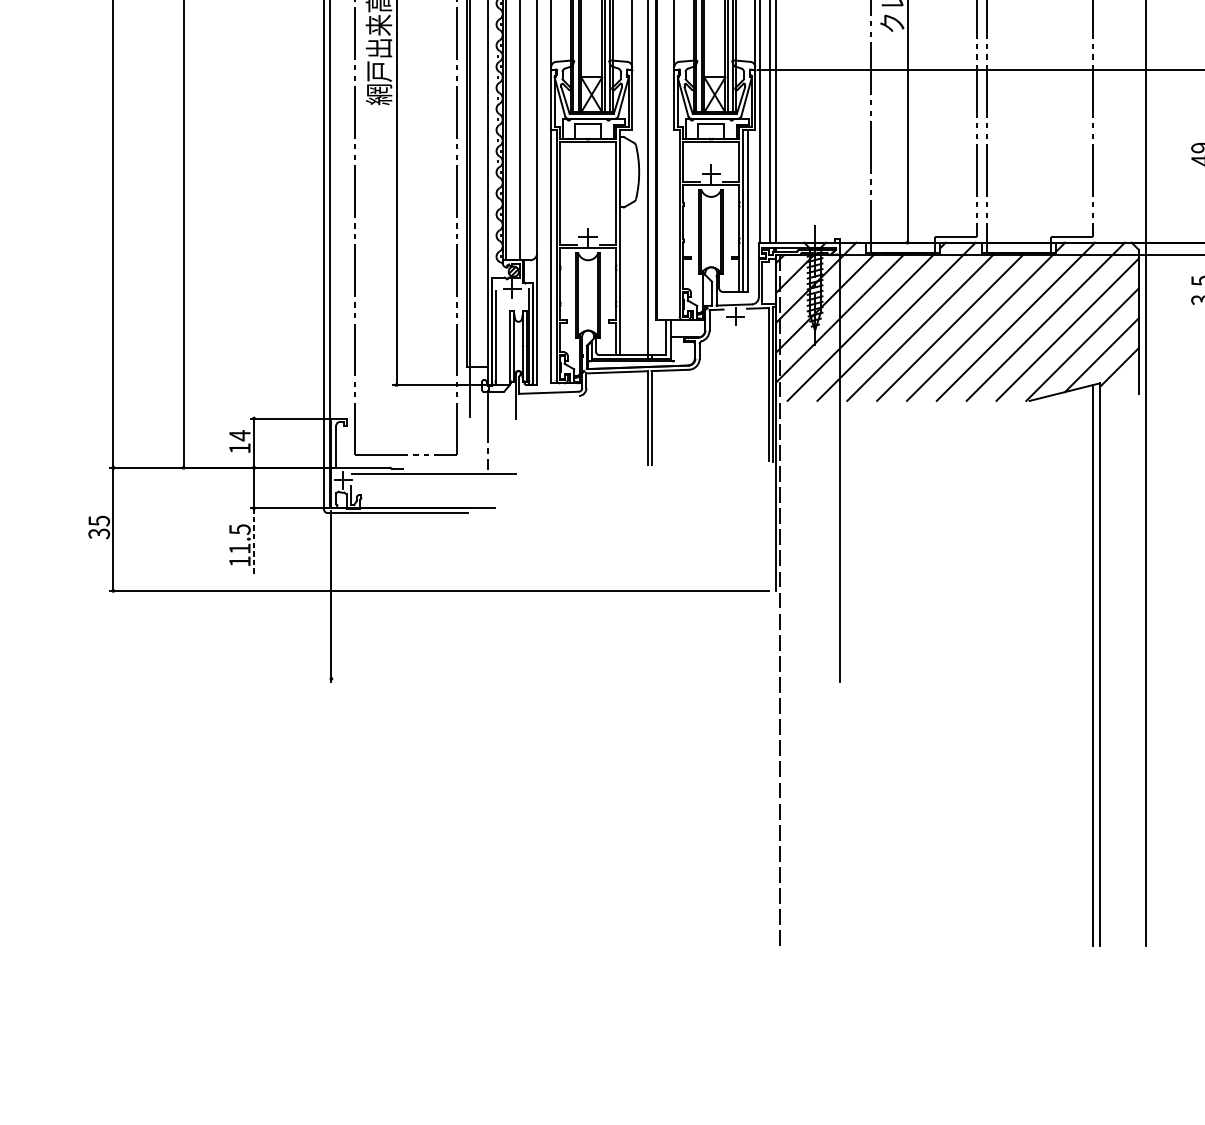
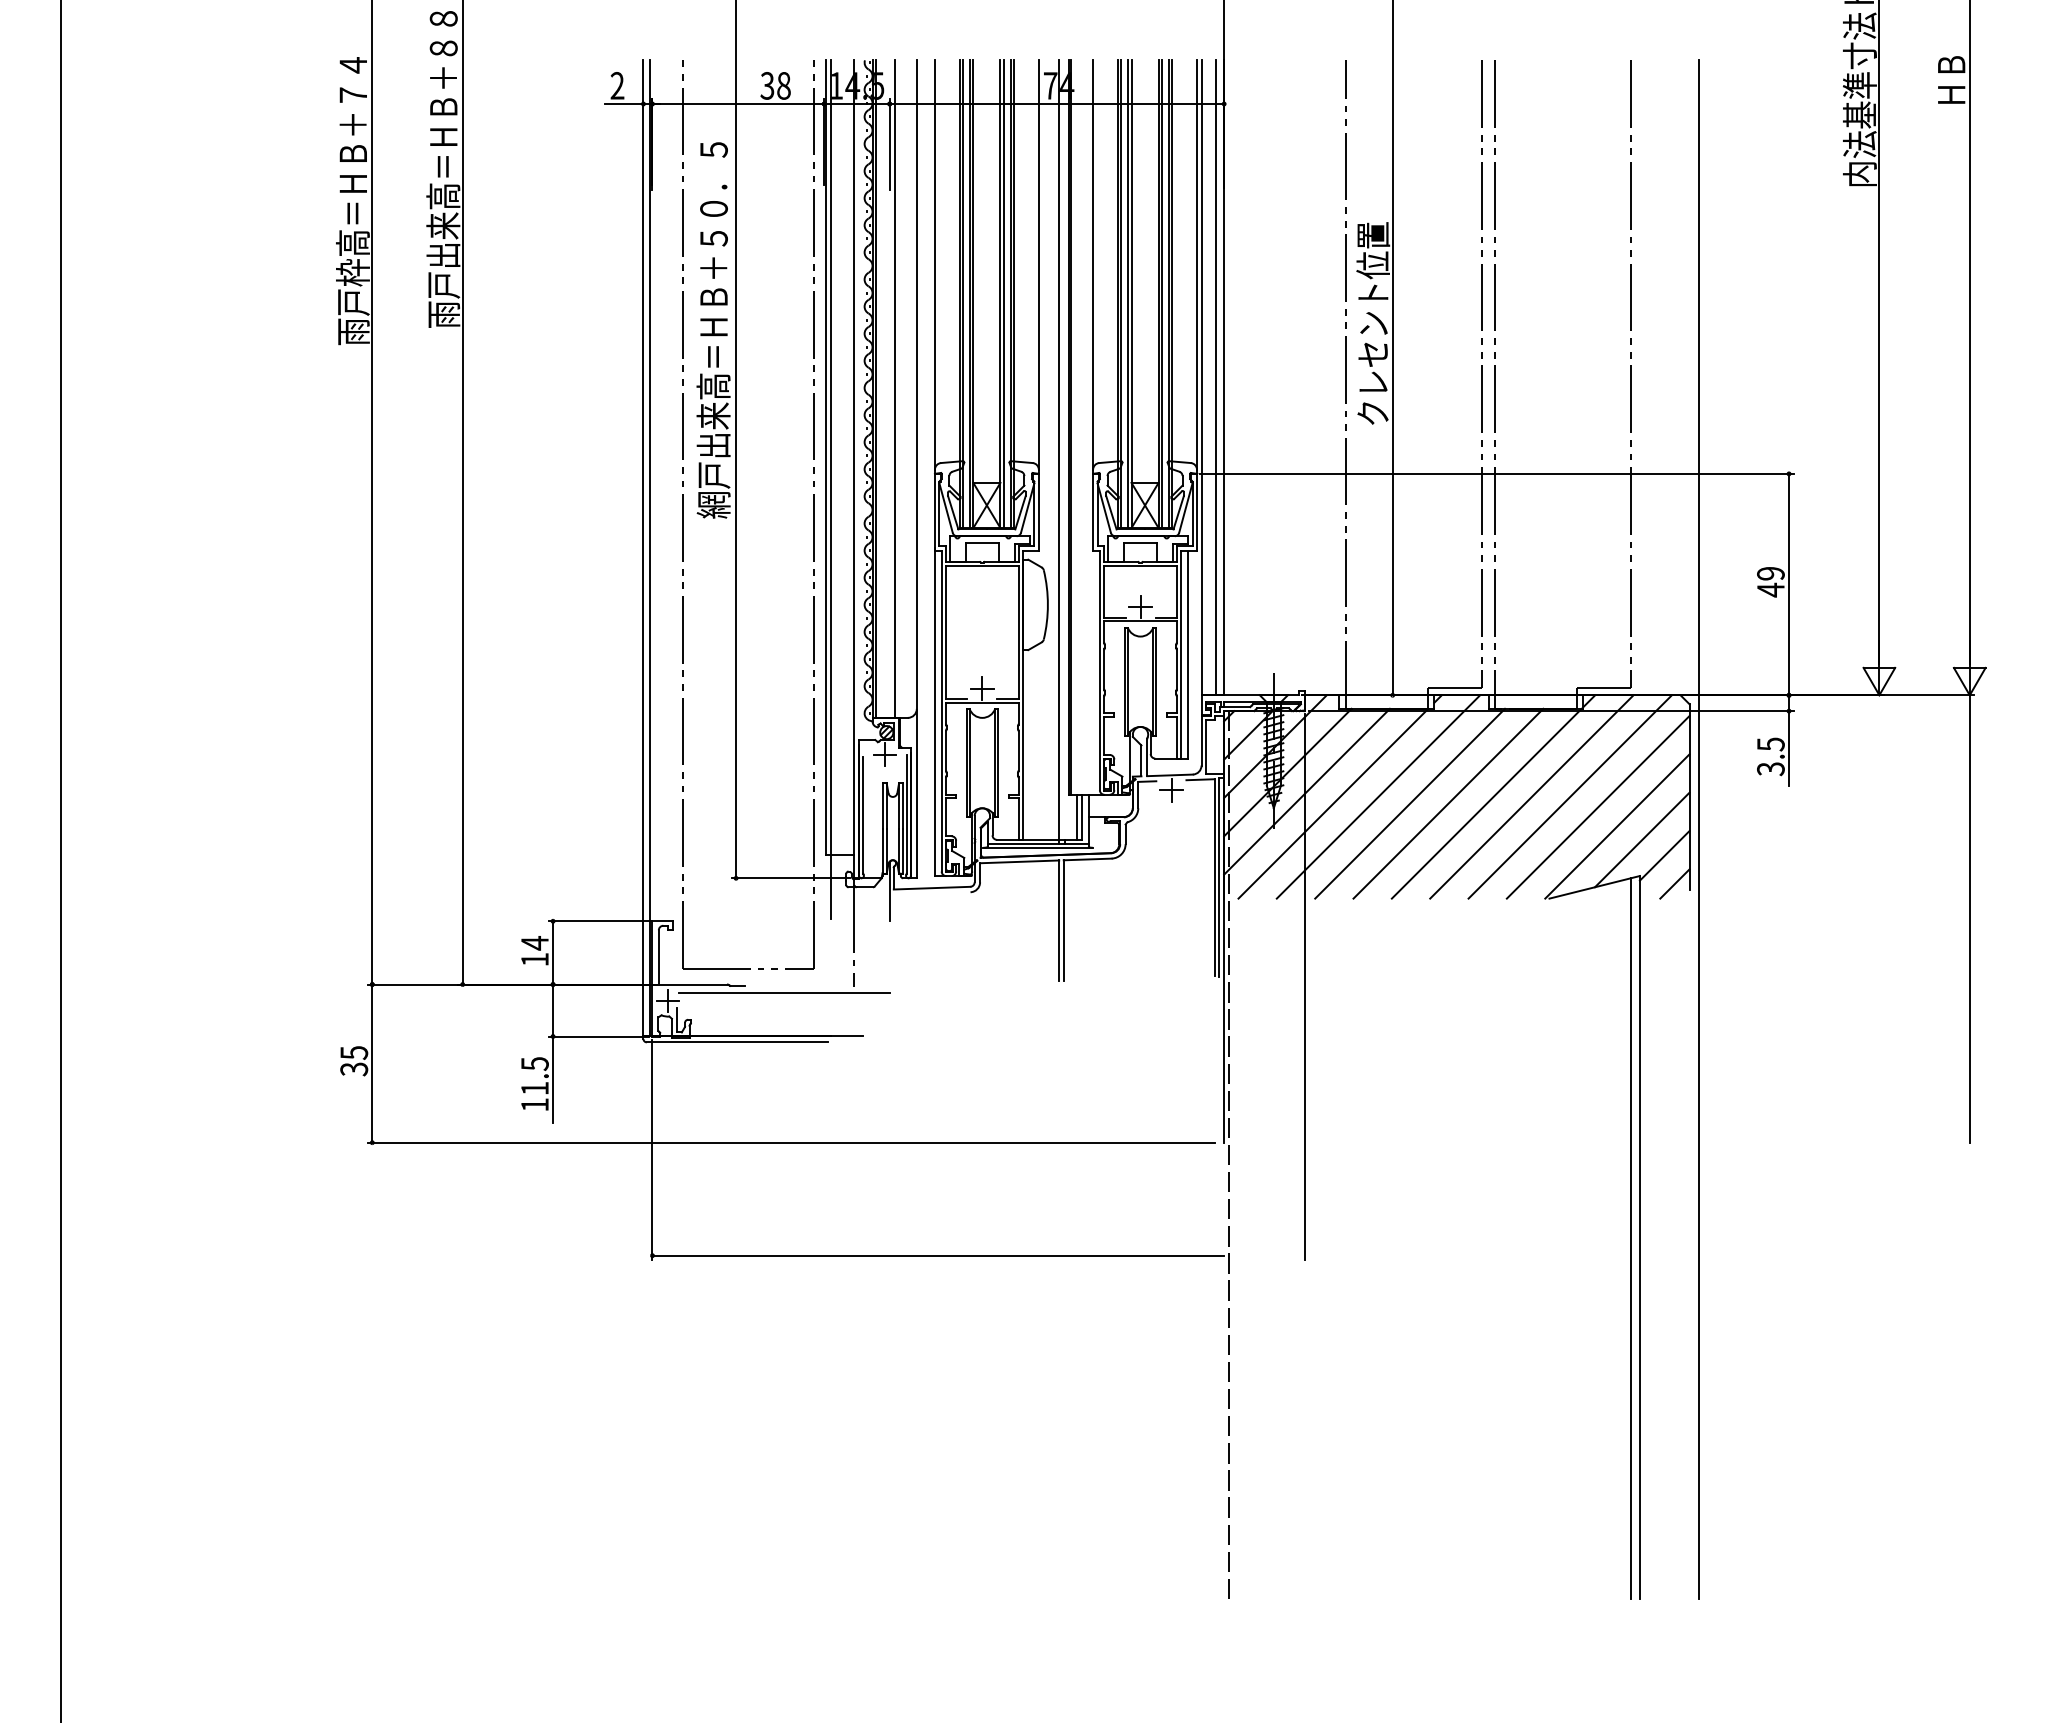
line: (661, 337) -> (1076, 816), added
line: (1126, 389) -> (1674, 883), added
line: (254, 542) -> (553, 1080), dashed -> solid
line: (554, 678) -> (938, 1255), added

